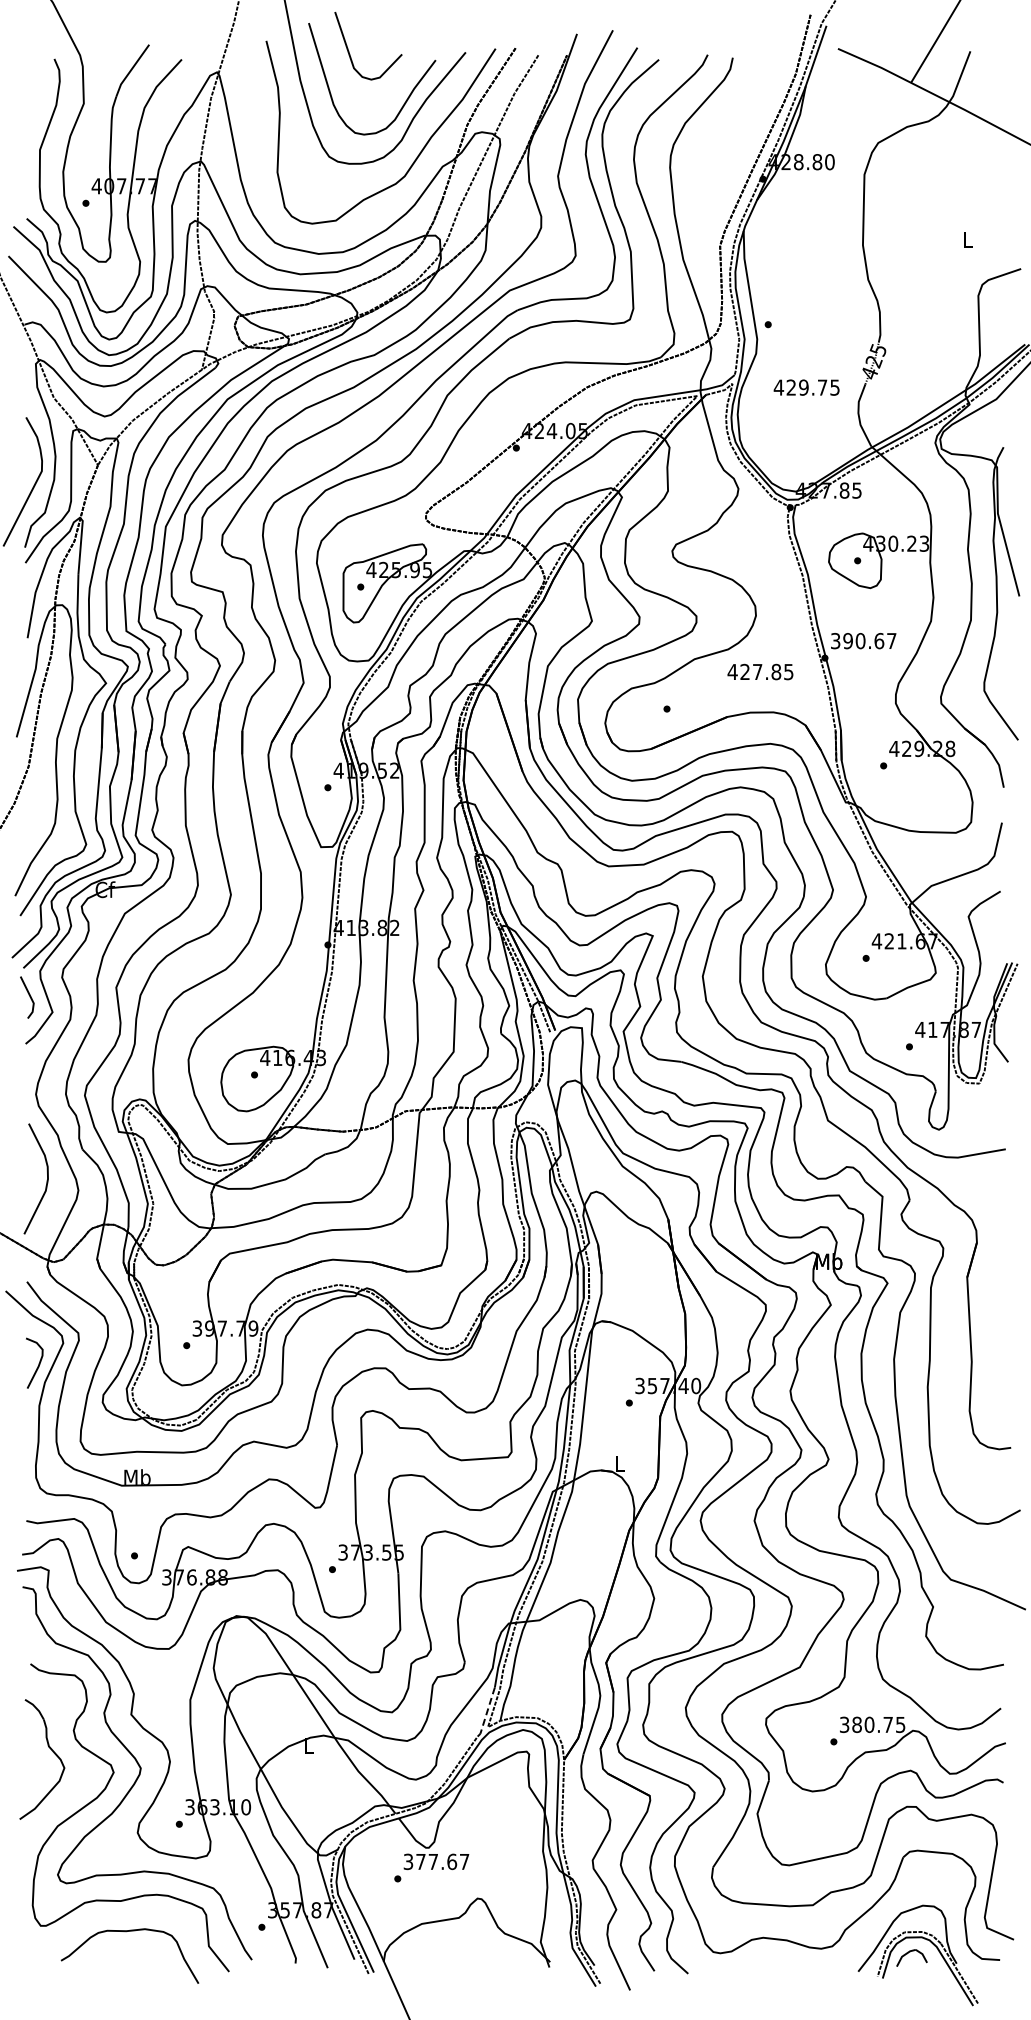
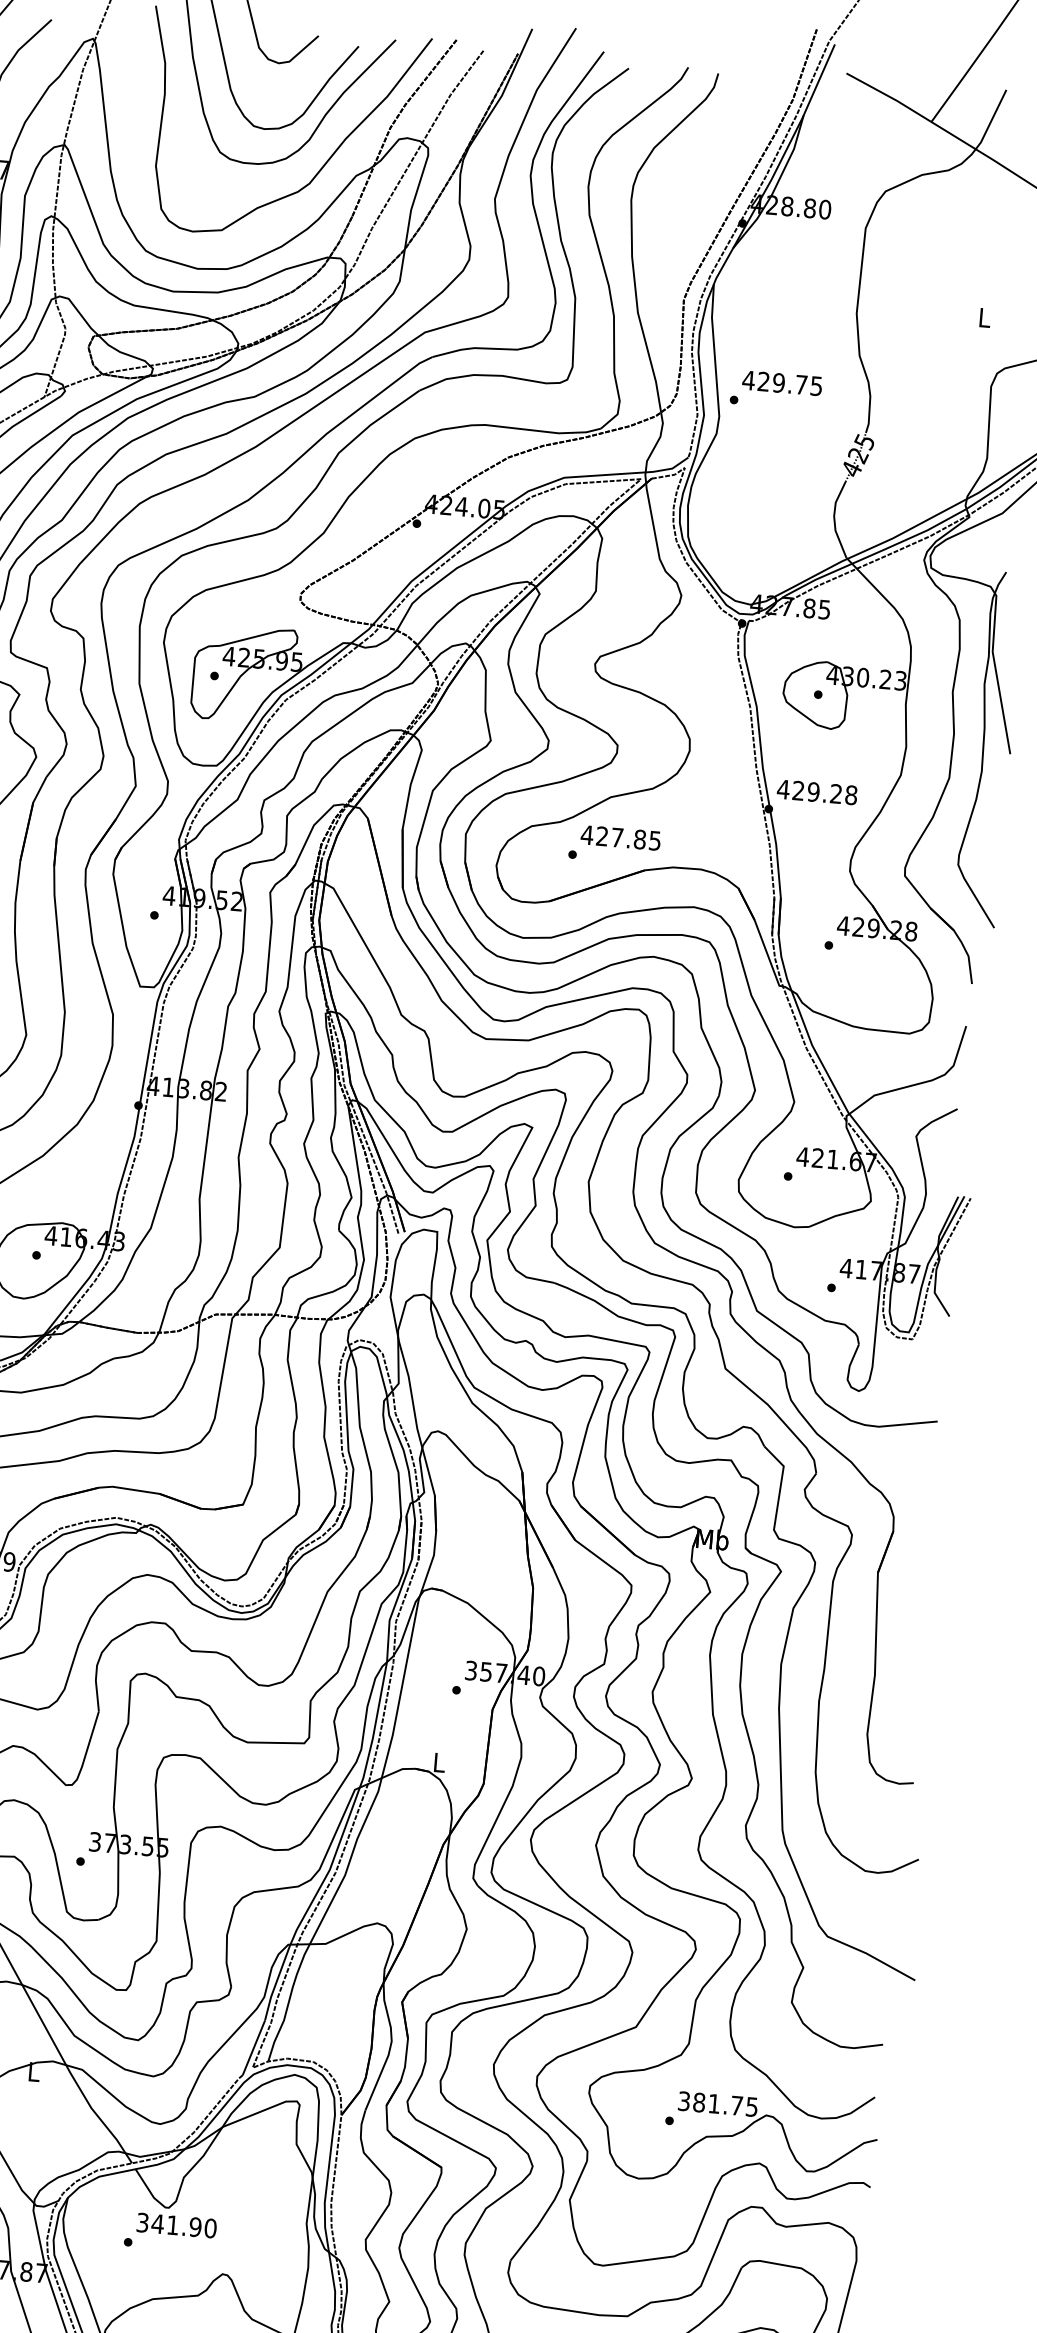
text: (806, 387) -> (782, 383), moved
text: (863, 640) -> (817, 791), 390.67 -> 429.28
text: (760, 671) -> (620, 837), moved
line: (487, 1711) -> (253, 2048), dashed -> solid
text: (869, 1724) -> (714, 2103), 380.75 -> 381.75
text: (442, 1861) -> (183, 2225), 377.67 -> 341.90

